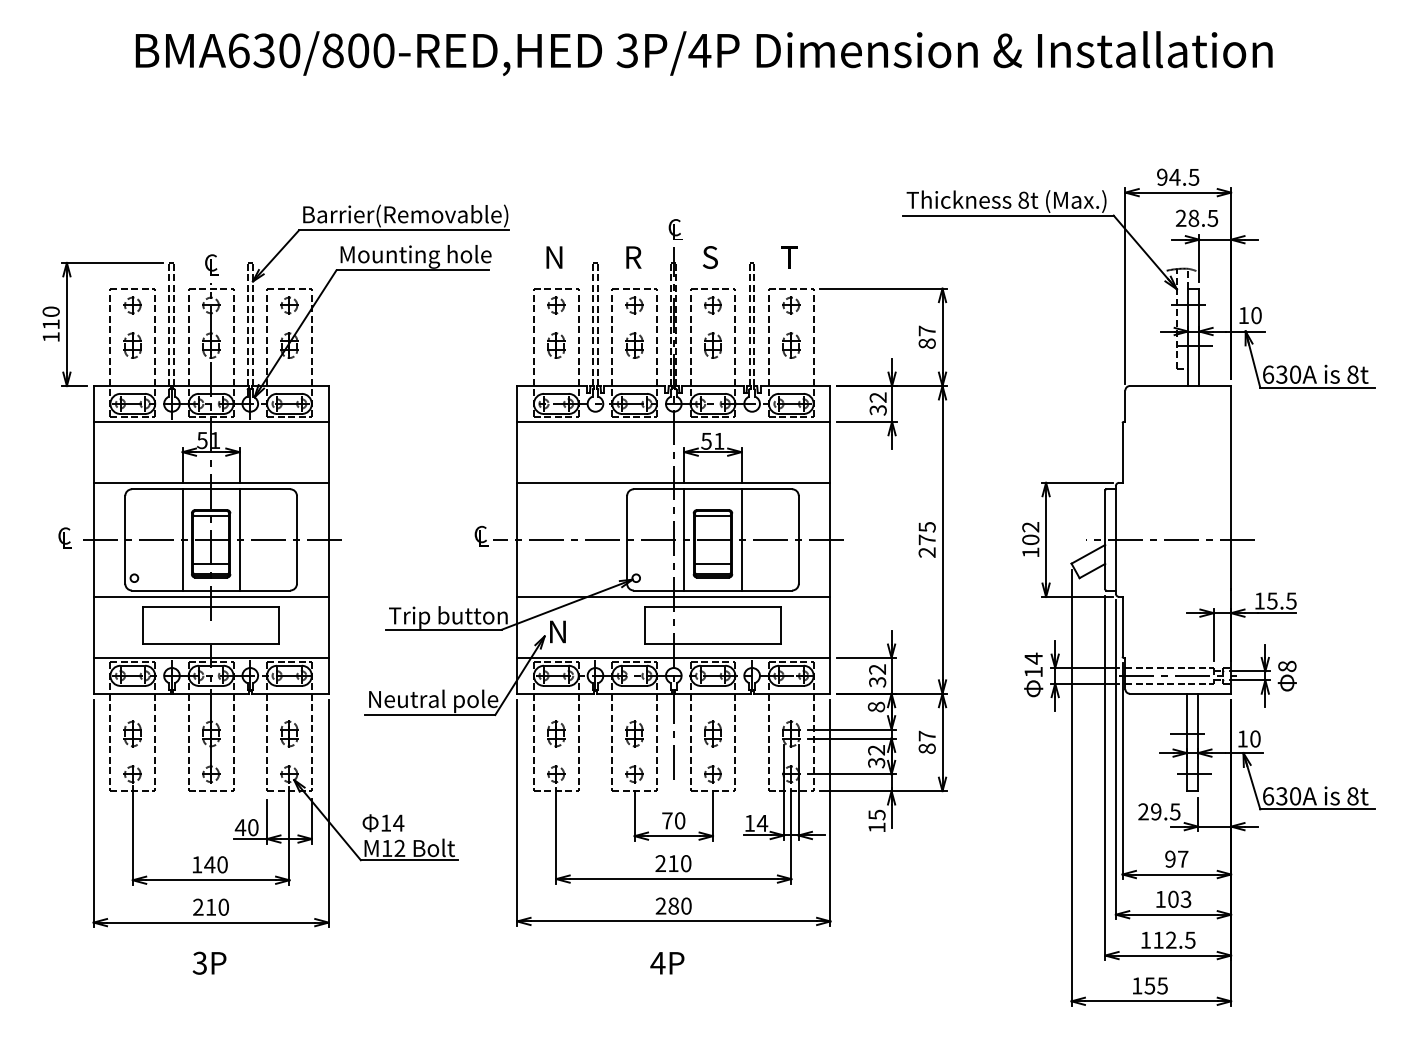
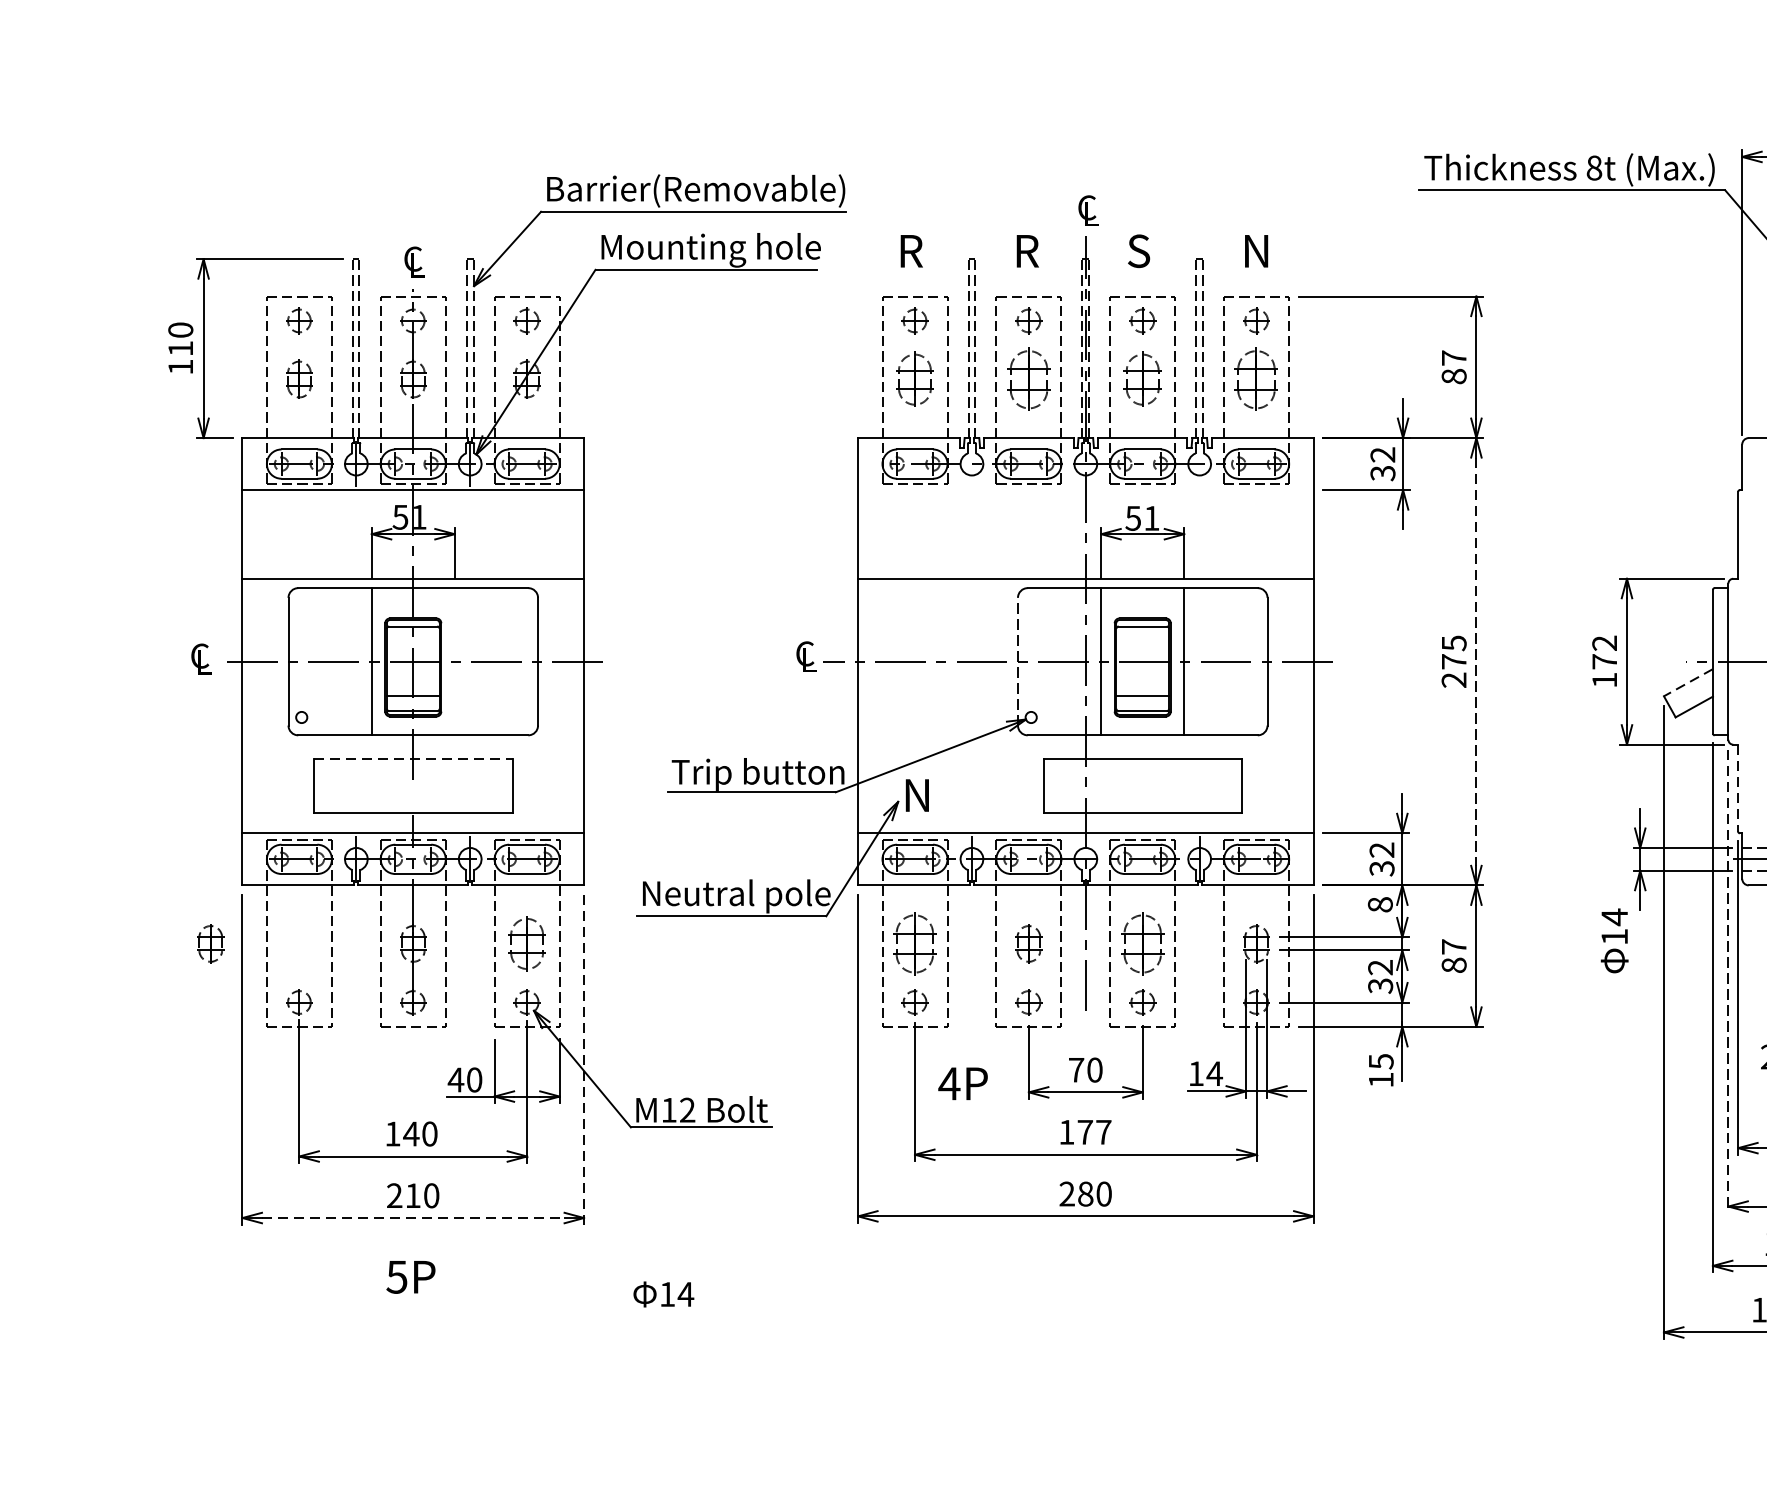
text: (555, 257) -> (913, 251), N -> R
text: (790, 257) -> (1255, 251), T -> N
part: (556, 345) -> (915, 379), size x1.4
part: (634, 345) -> (1028, 379), size x1.6
part: (712, 345) -> (1142, 379), size x1.4
part: (791, 345) -> (1256, 379), size x1.6
line: (673, 421) -> (1085, 489), removed
line: (239, 539) -> (454, 661), removed
line: (627, 539) -> (1018, 661), solid -> dashed
text: (1030, 539) -> (1604, 661), 102 -> 172
line: (942, 540) -> (1476, 662), solid -> dashed
line: (1087, 554) -> (1687, 682), solid -> dashed
line: (210, 596) -> (412, 744), removed
line: (673, 596) -> (1085, 744), removed
line: (211, 607) -> (413, 760), solid -> dashed
line: (1122, 626) -> (1738, 787), solid -> dashed
text: (1033, 674) -> (1614, 940), moved
part: (132, 733) -> (210, 943), moved
part: (289, 733) -> (527, 943), size x1.4
part: (556, 733) -> (915, 943), size x1.6
part: (712, 733) -> (1142, 943), size x1.6
line: (1115, 760) -> (1727, 982), solid -> dashed
line: (328, 814) -> (583, 1060), solid -> dashed
text: (383, 823) -> (663, 1294), moved
text: (673, 863) -> (1085, 1132), 210 -> 177
line: (211, 922) -> (413, 1217), solid -> dashed
text: (199, 962) -> (396, 1276), 3P -> 5P
text: (667, 963) -> (963, 1084), moved

